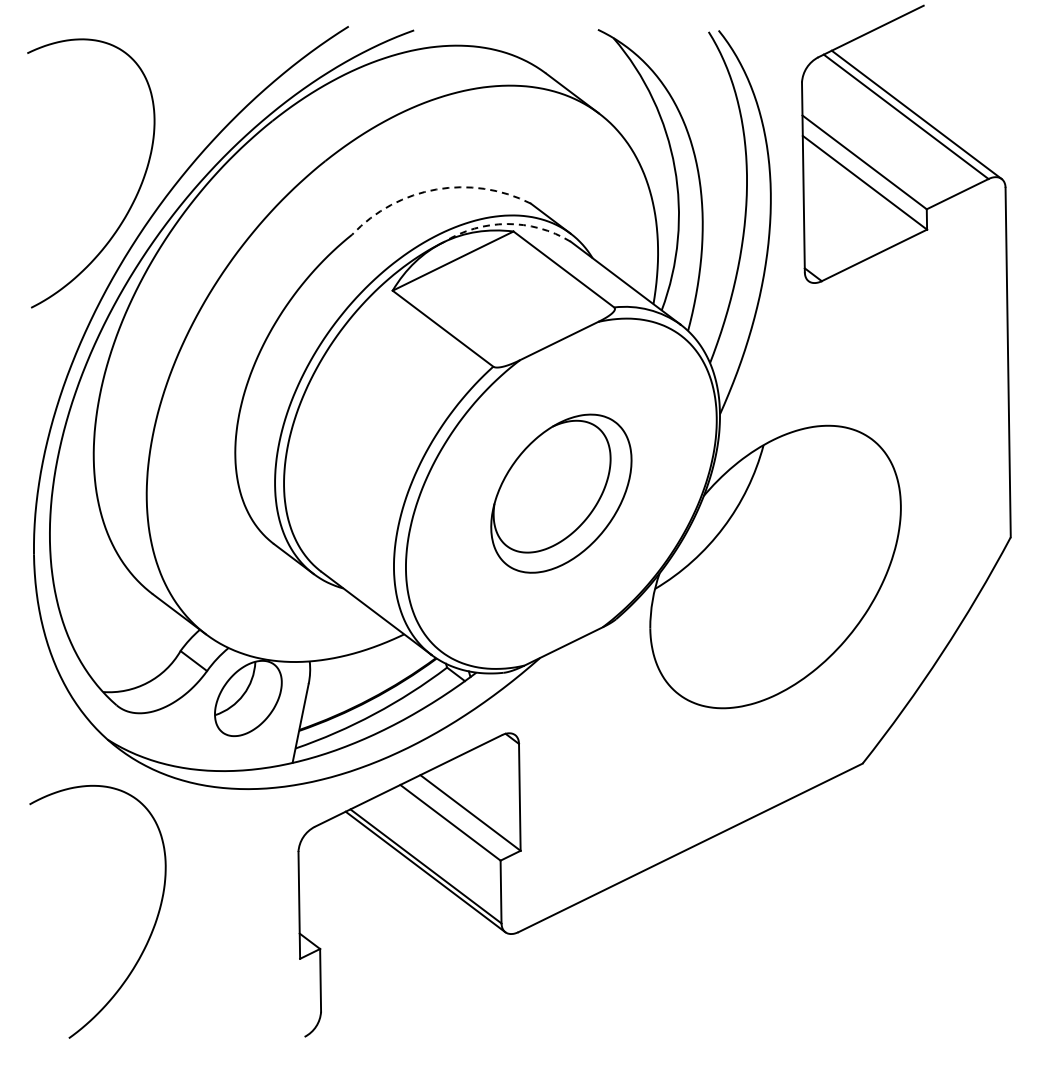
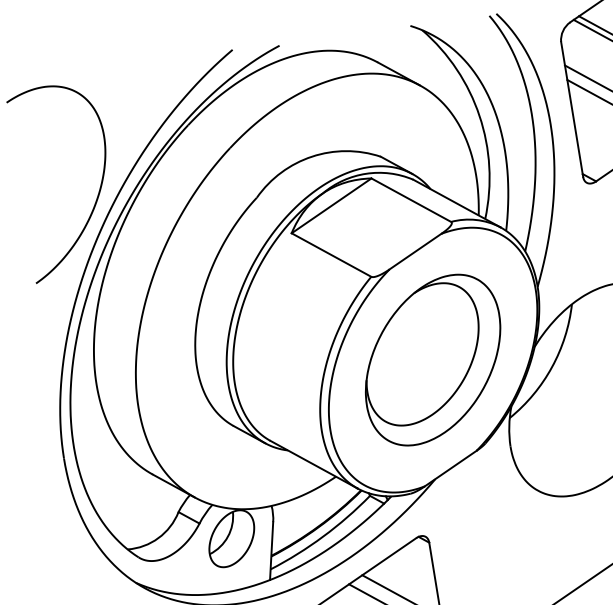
arc: (436, 189) -> (312, 156), dashed -> solid
arc: (507, 224) -> (366, 174), dashed -> solid
part: (561, 493) -> (433, 359), size x1.43

